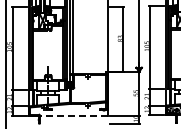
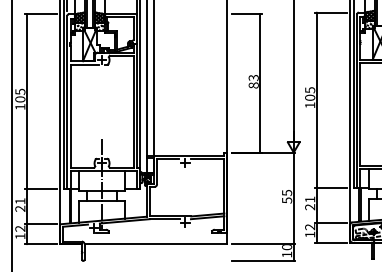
line: (73, 115) -> (155, 243), dashed -> solid

